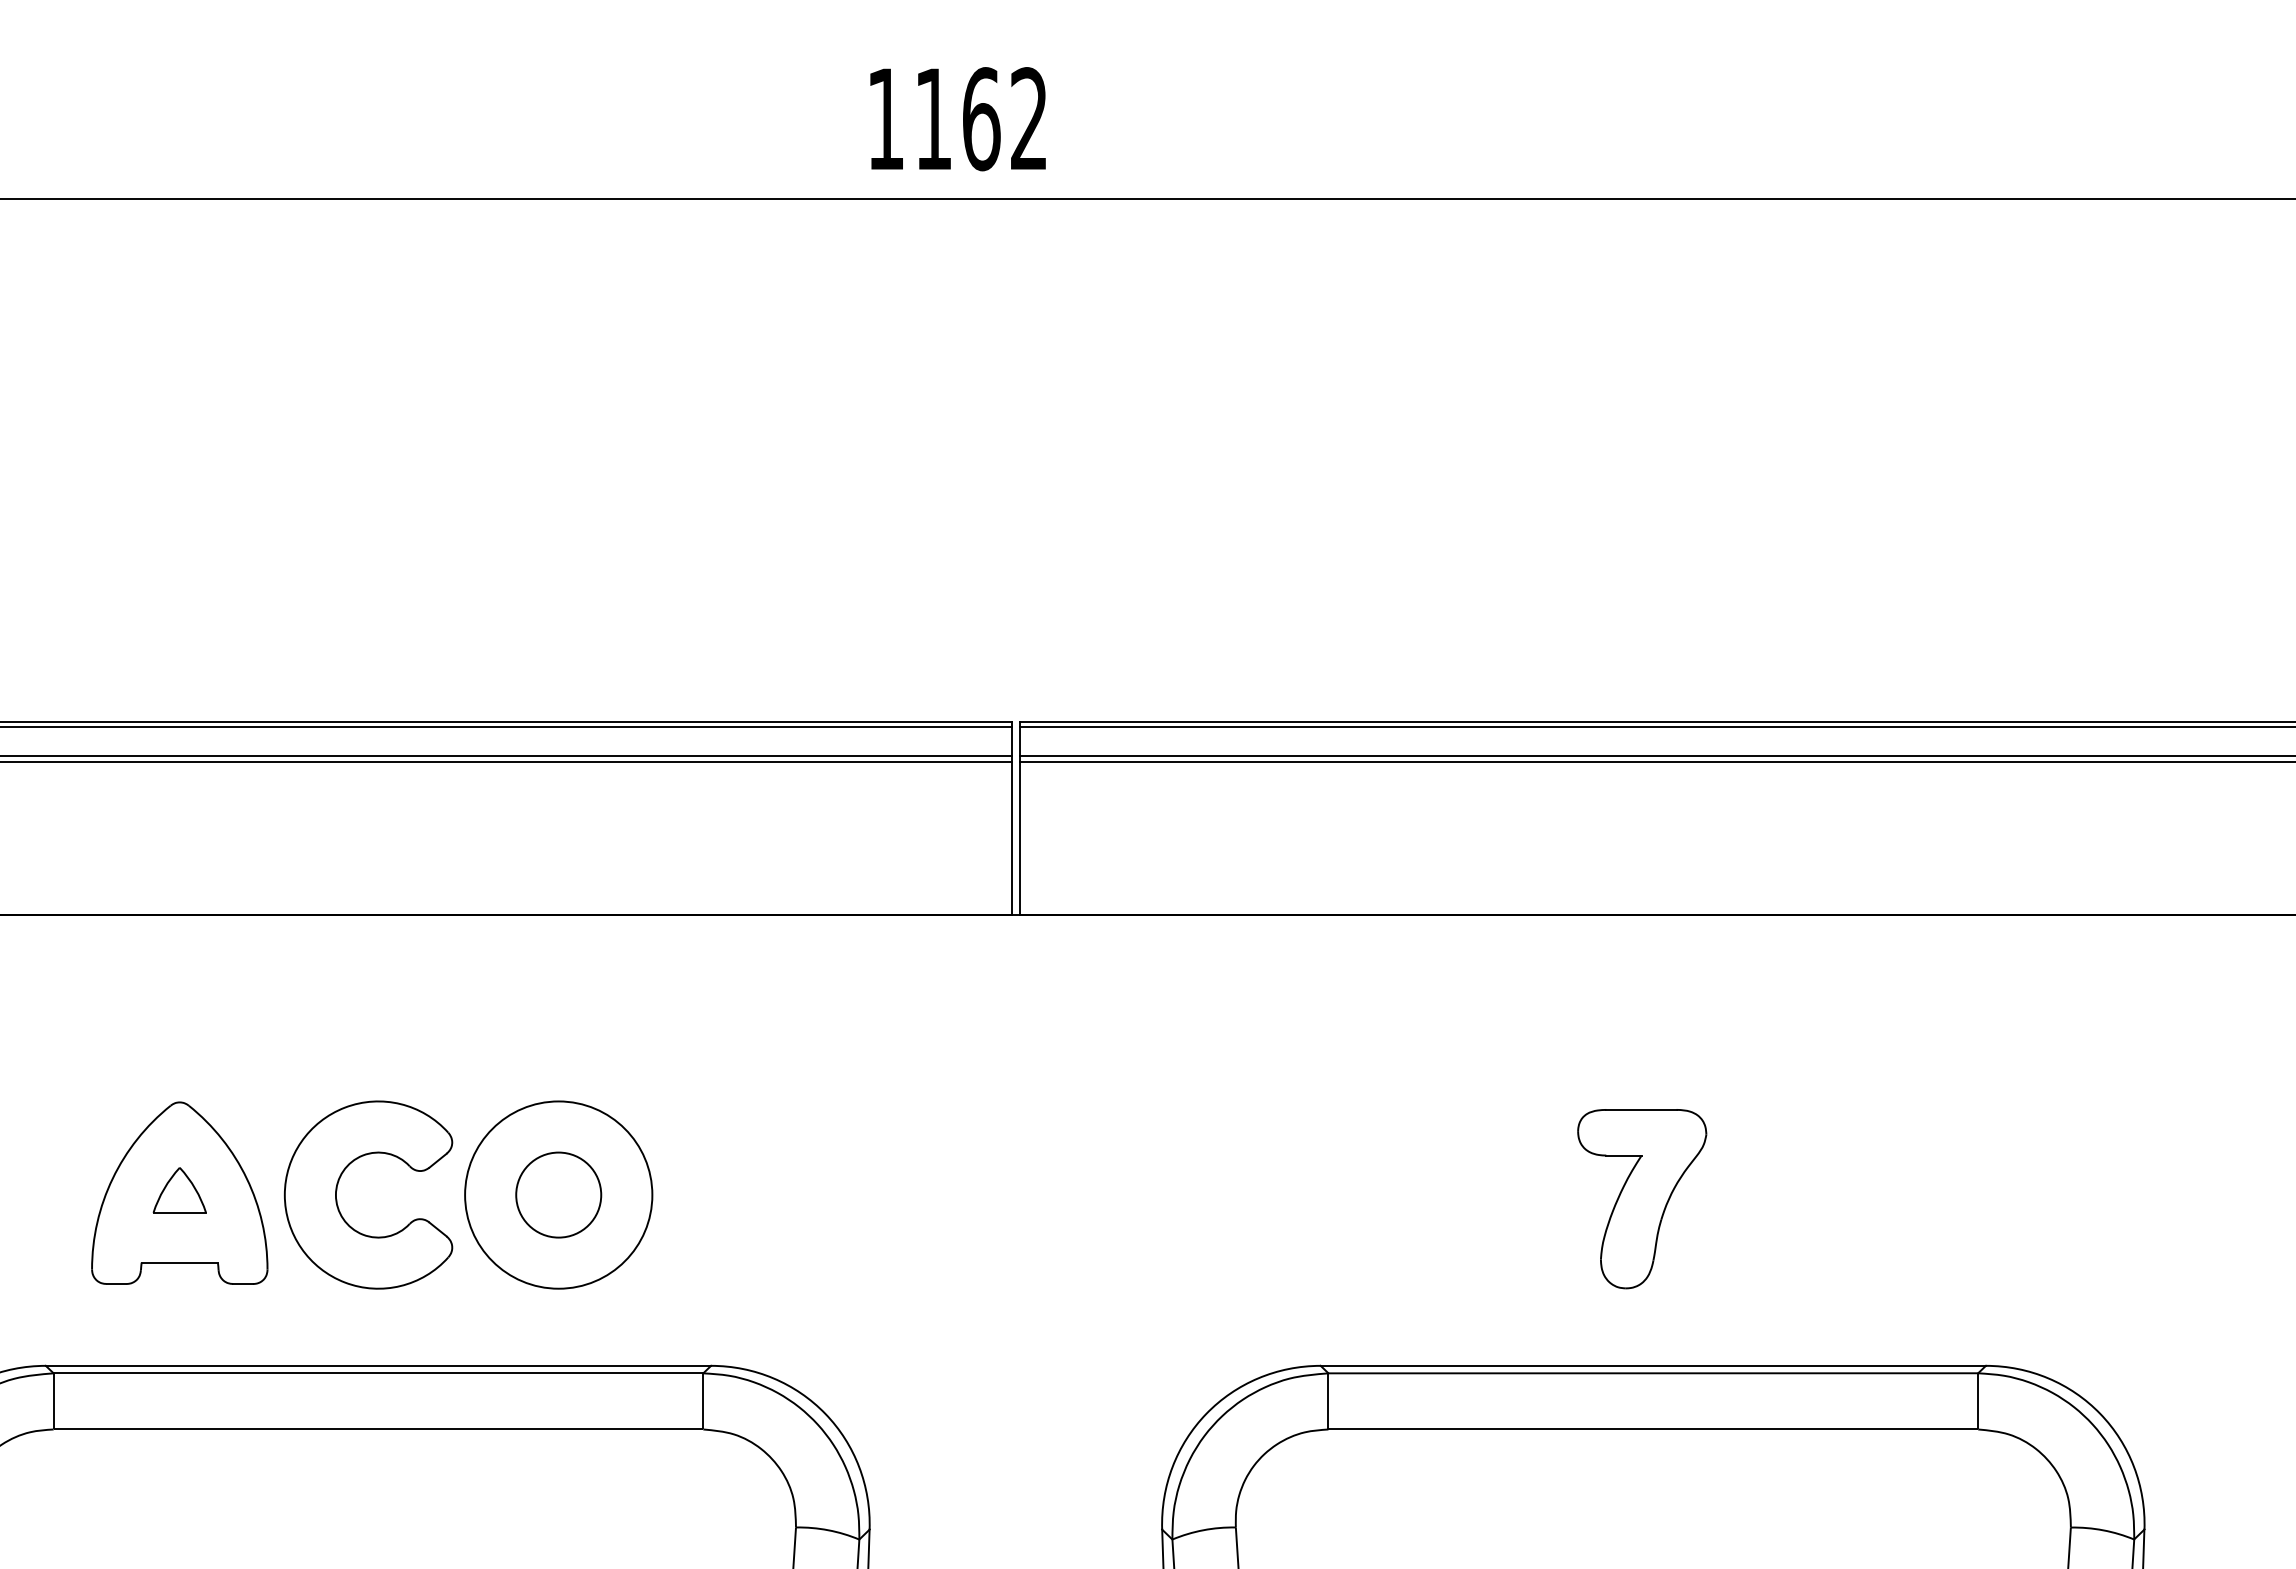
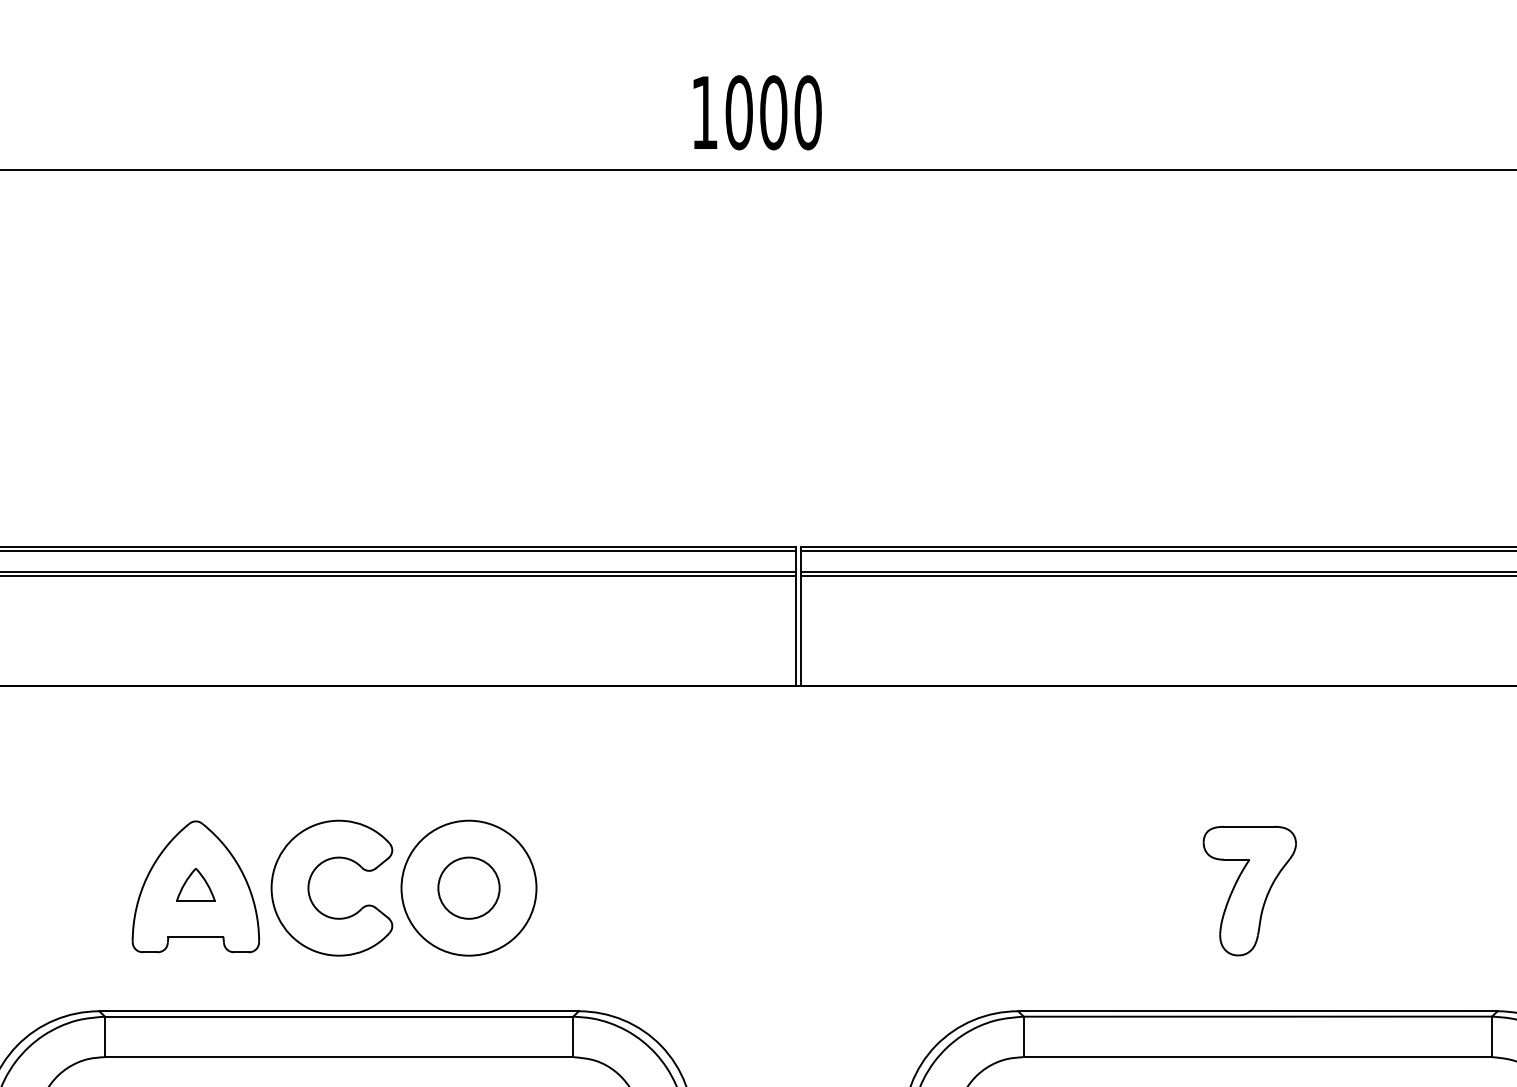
text: (981, 119) -> (773, 113), 1162 -> 1000

